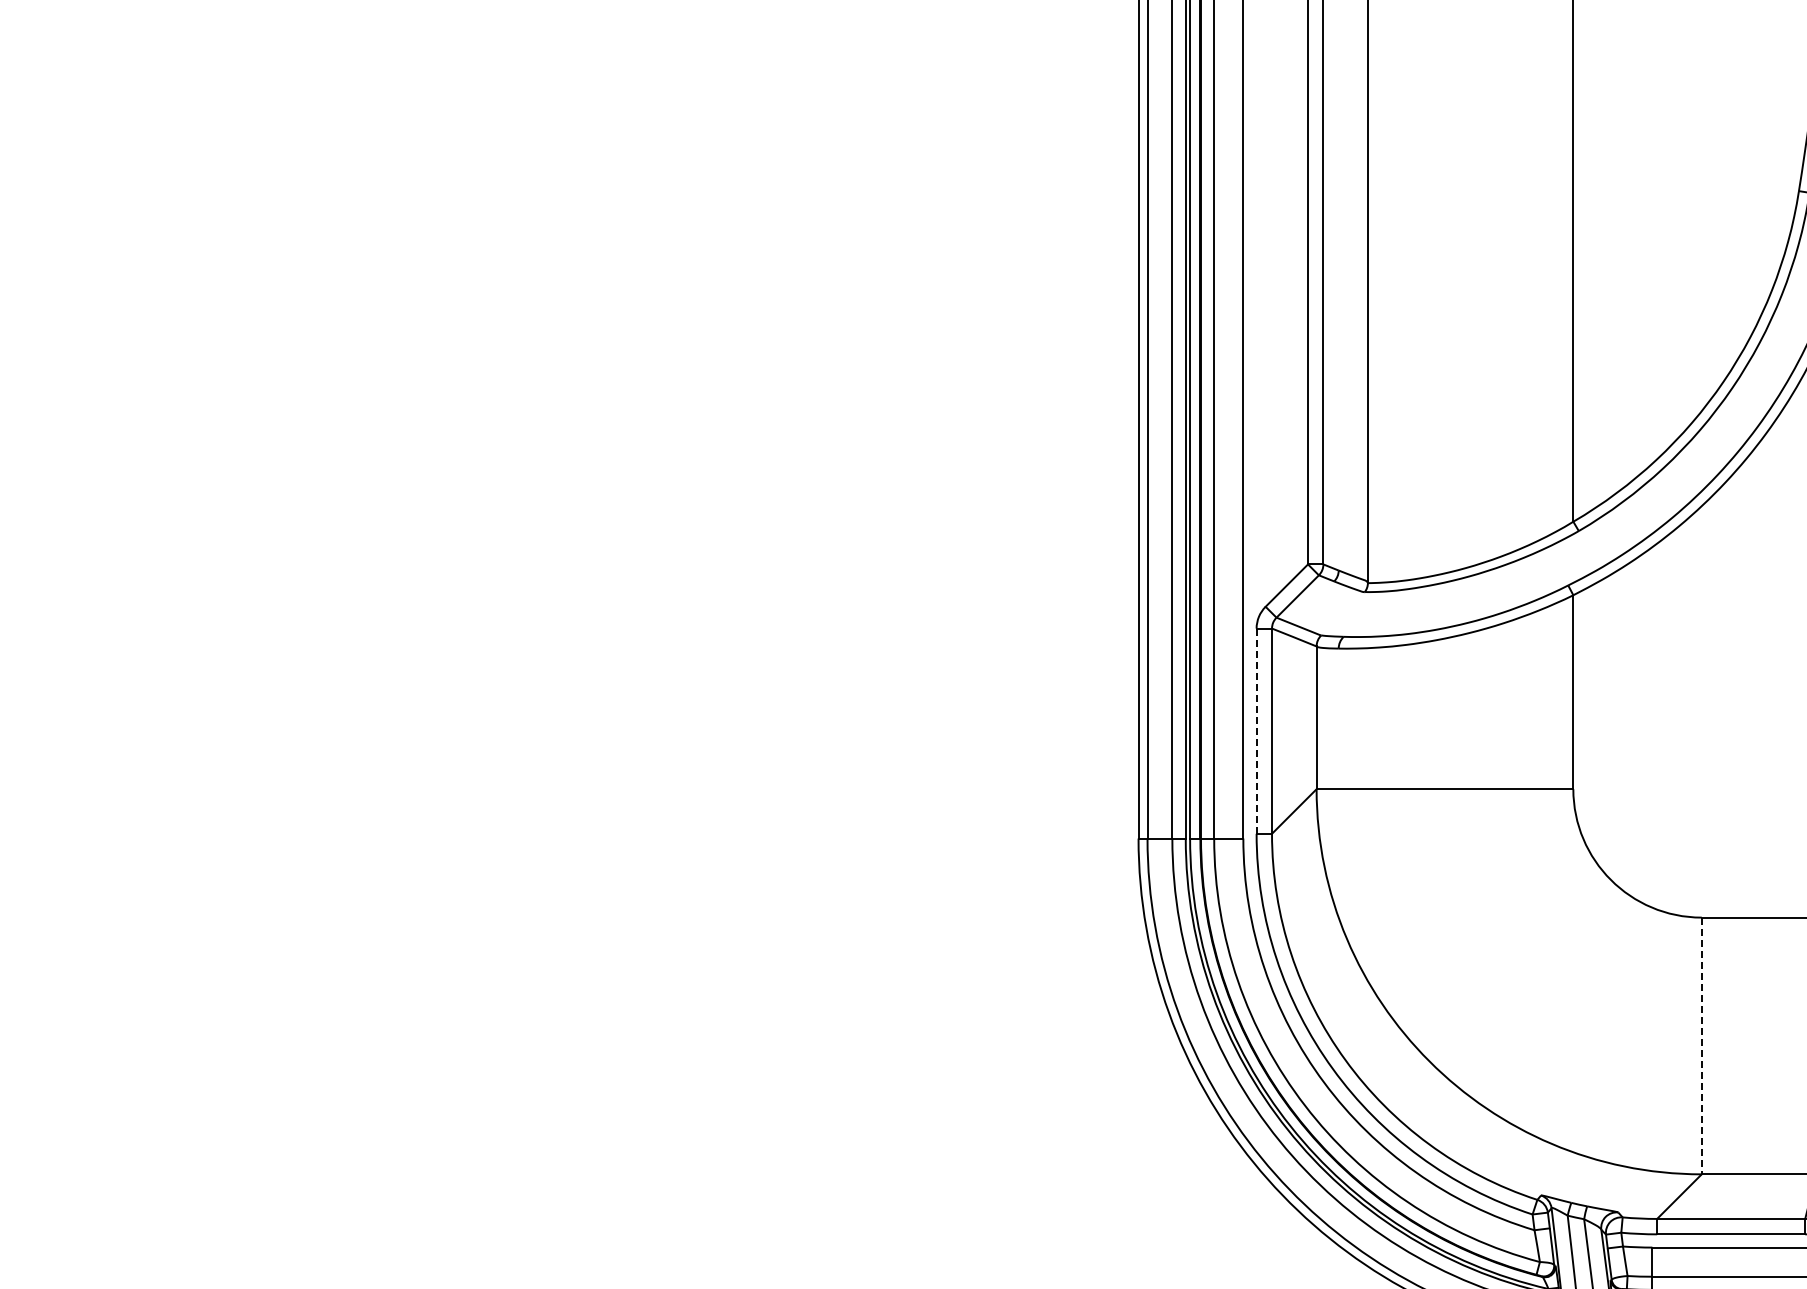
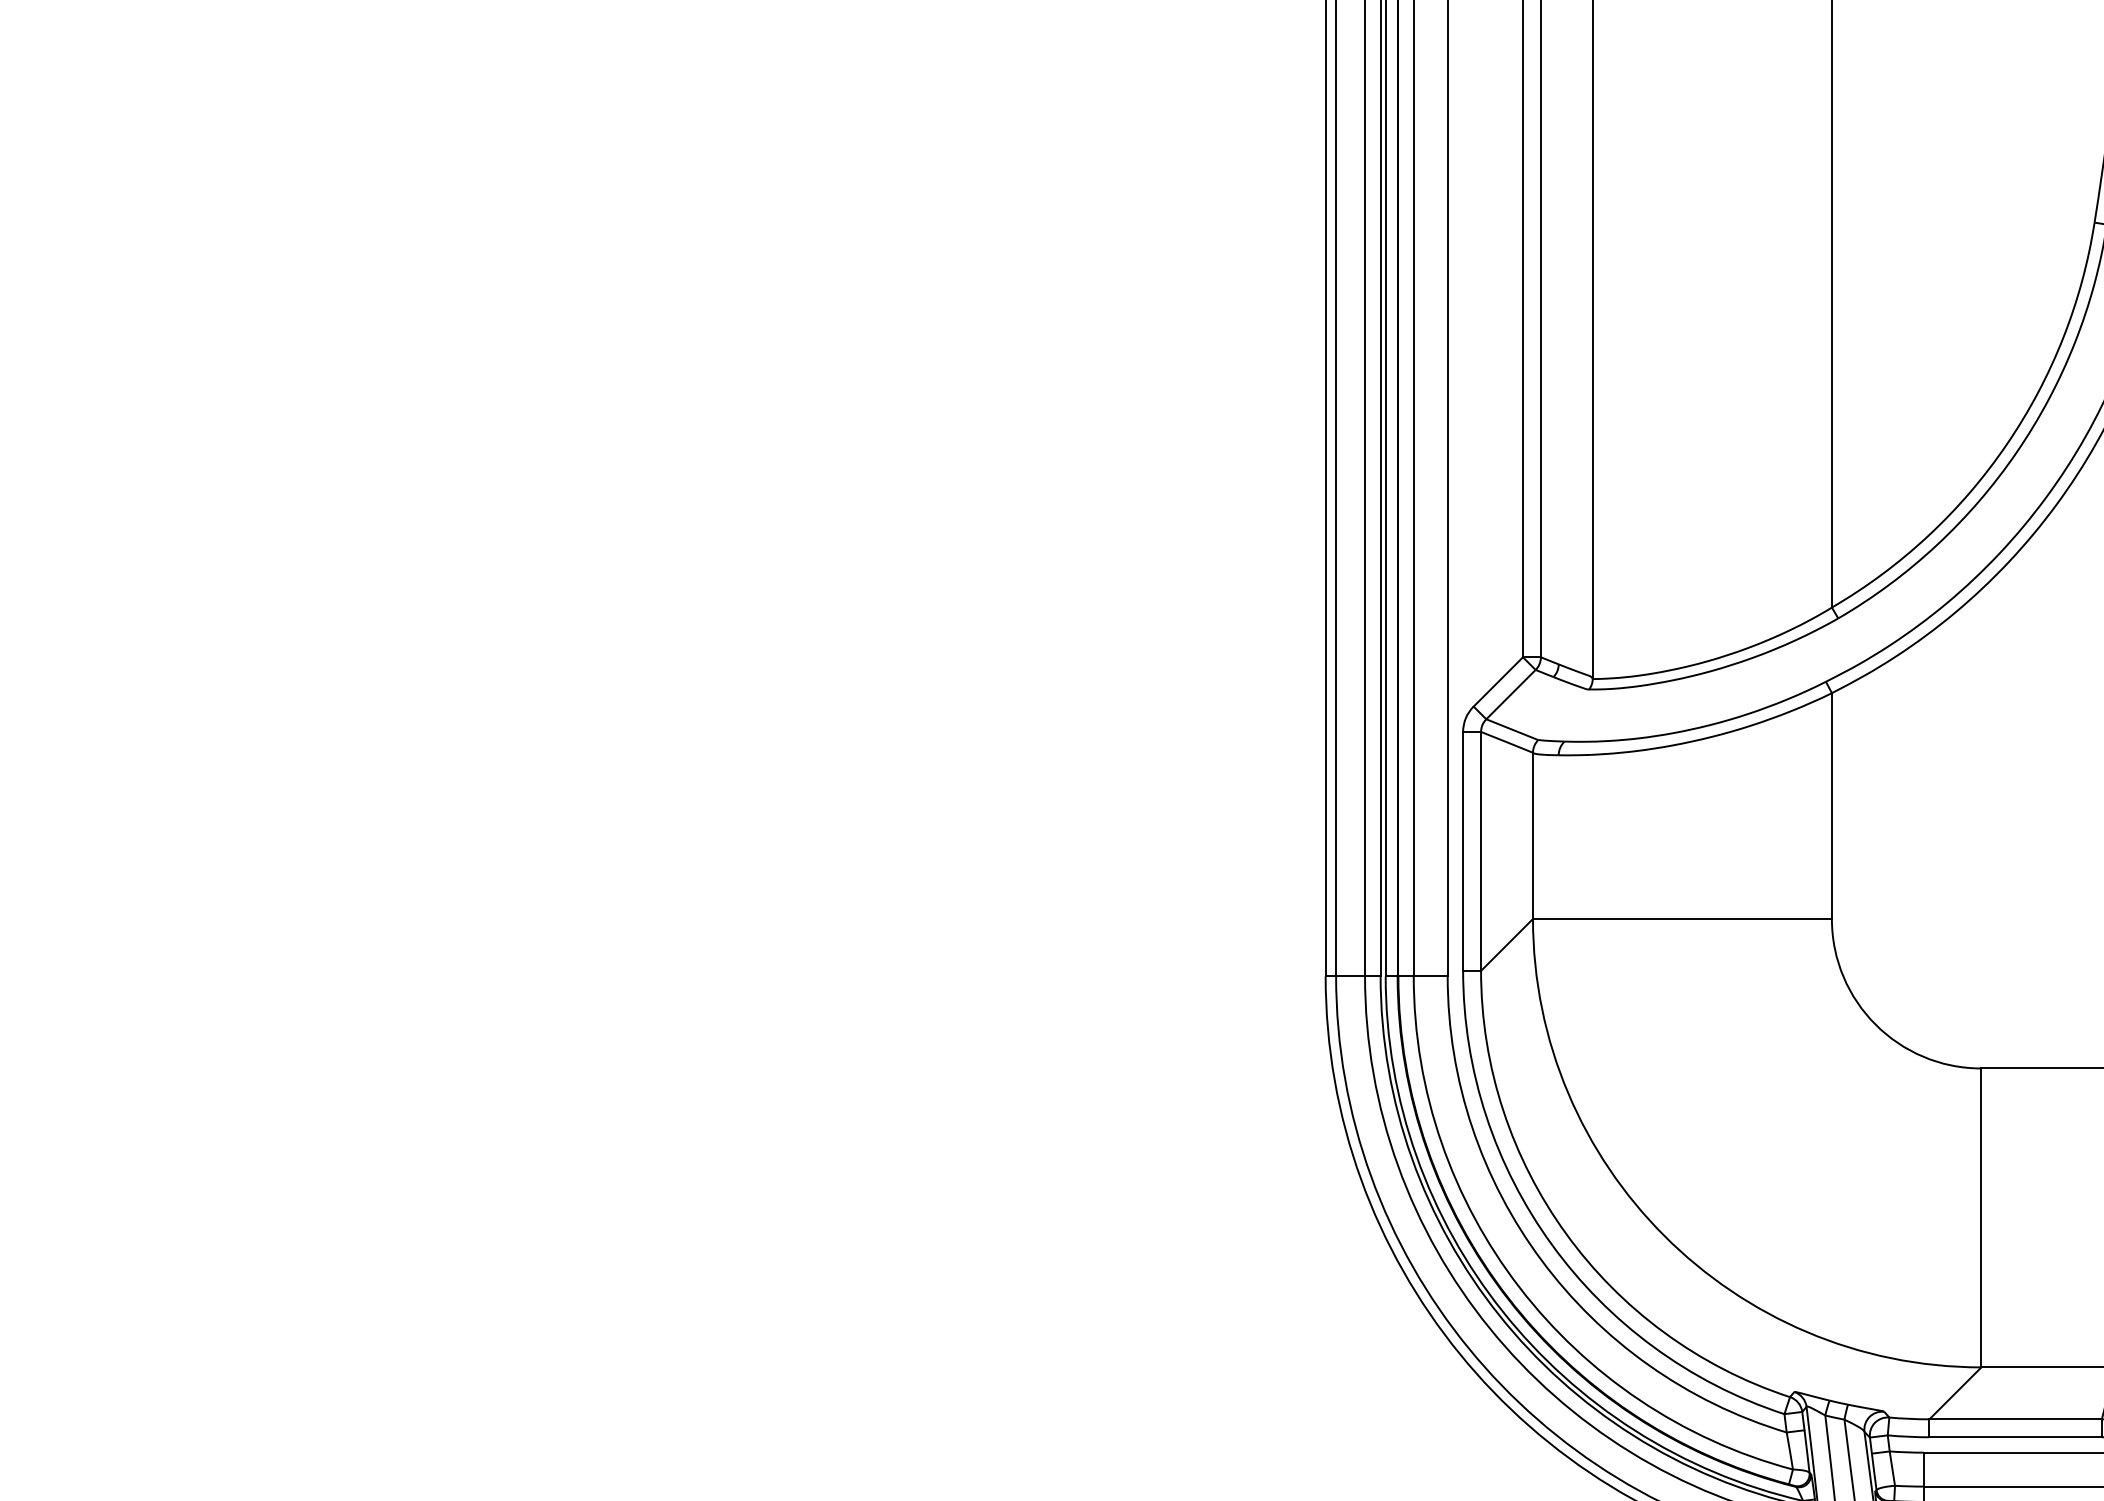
line: (1256, 731) -> (1462, 851), dashed -> solid
line: (1701, 1046) -> (1981, 1218), dashed -> solid

